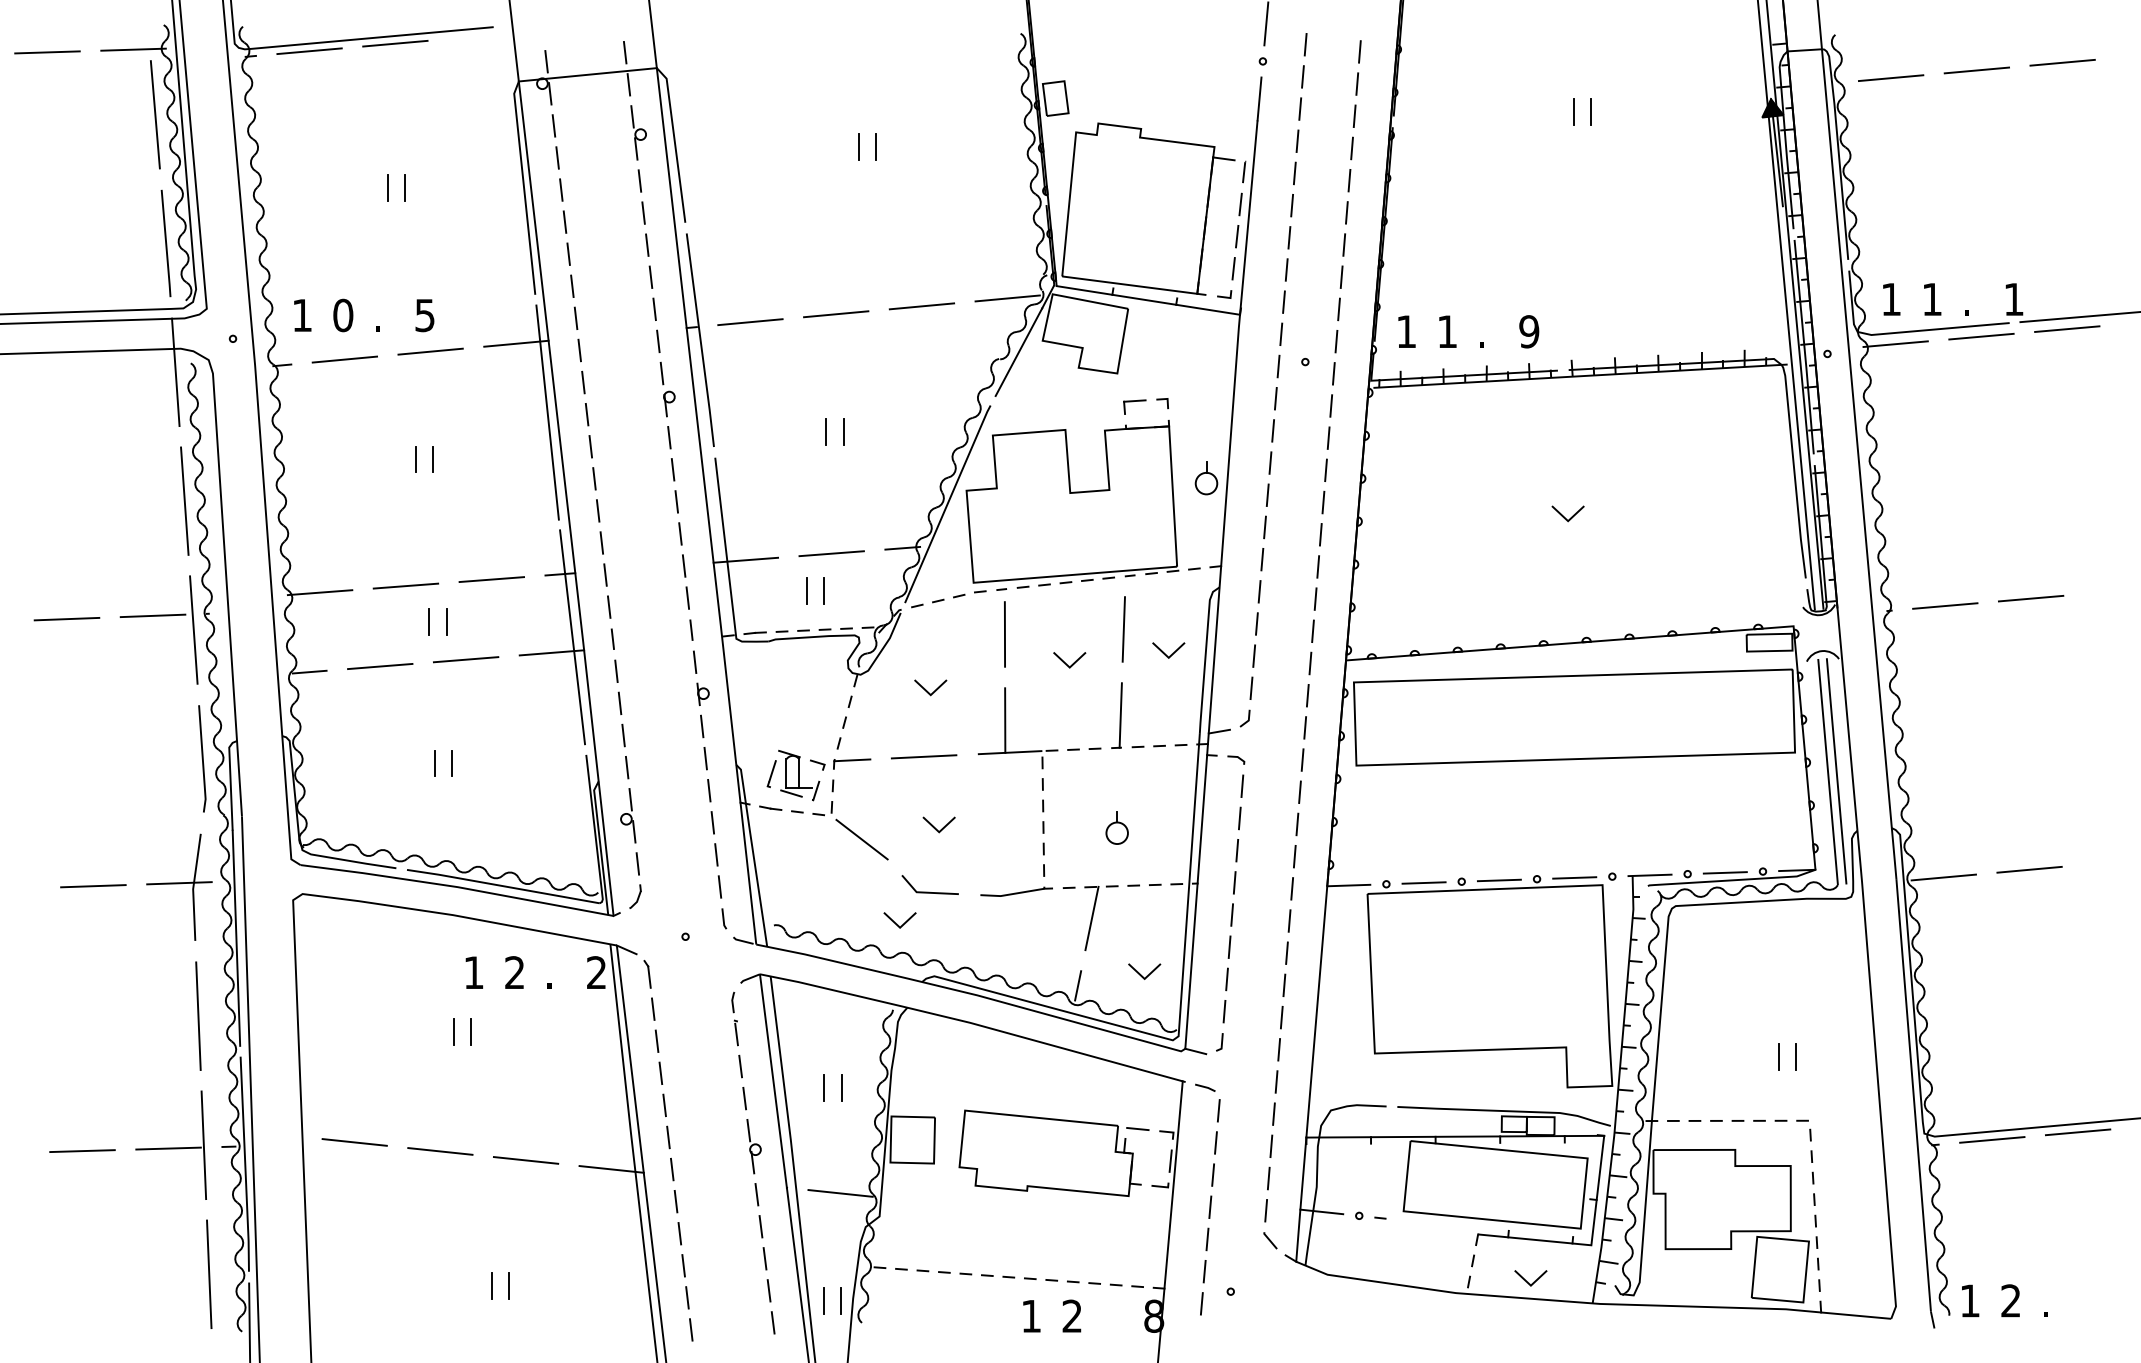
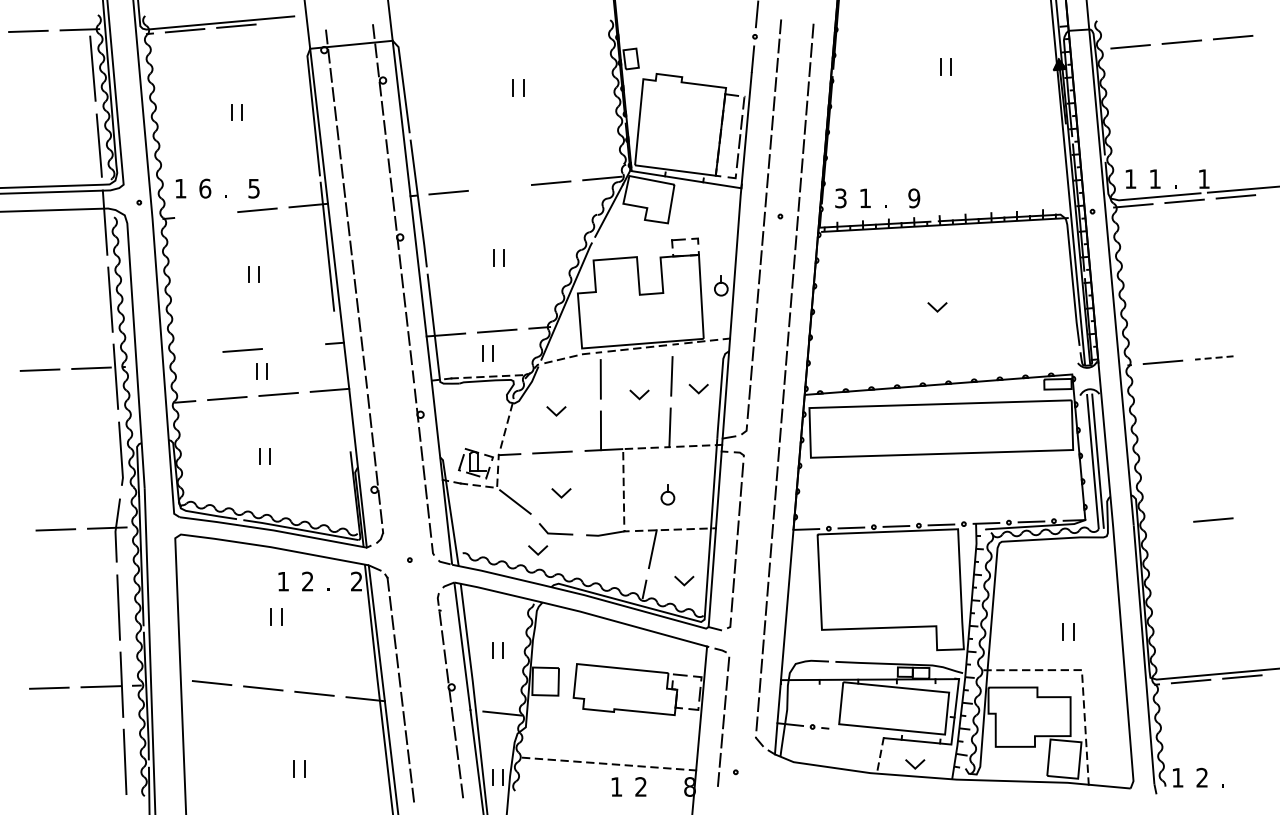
line: (835, 313) -> (499, 187), removed
text: (343, 315) -> (205, 188), 0 -> 6
text: (1405, 331) -> (840, 198), 1 -> 3
line: (343, 358) -> (205, 214), removed
line: (490, 579) -> (293, 346), removed
line: (320, 591) -> (191, 353), removed
line: (2029, 599) -> (1213, 358), solid -> dashed
line: (571, 636) -> (341, 380), removed
line: (1942, 877) -> (1161, 524), removed

